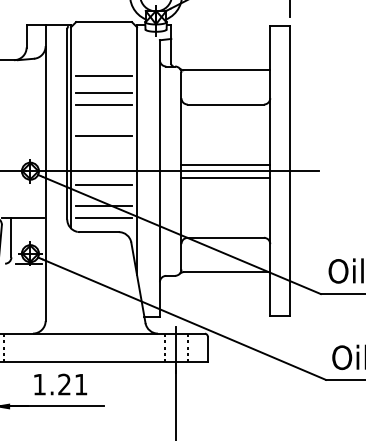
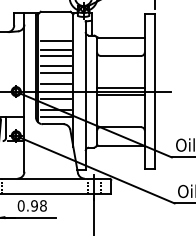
line: (103, 124) -> (55, 66), added
line: (103, 157) -> (55, 84), added
text: (58, 383) -> (31, 205), 1.21 -> 0.98

